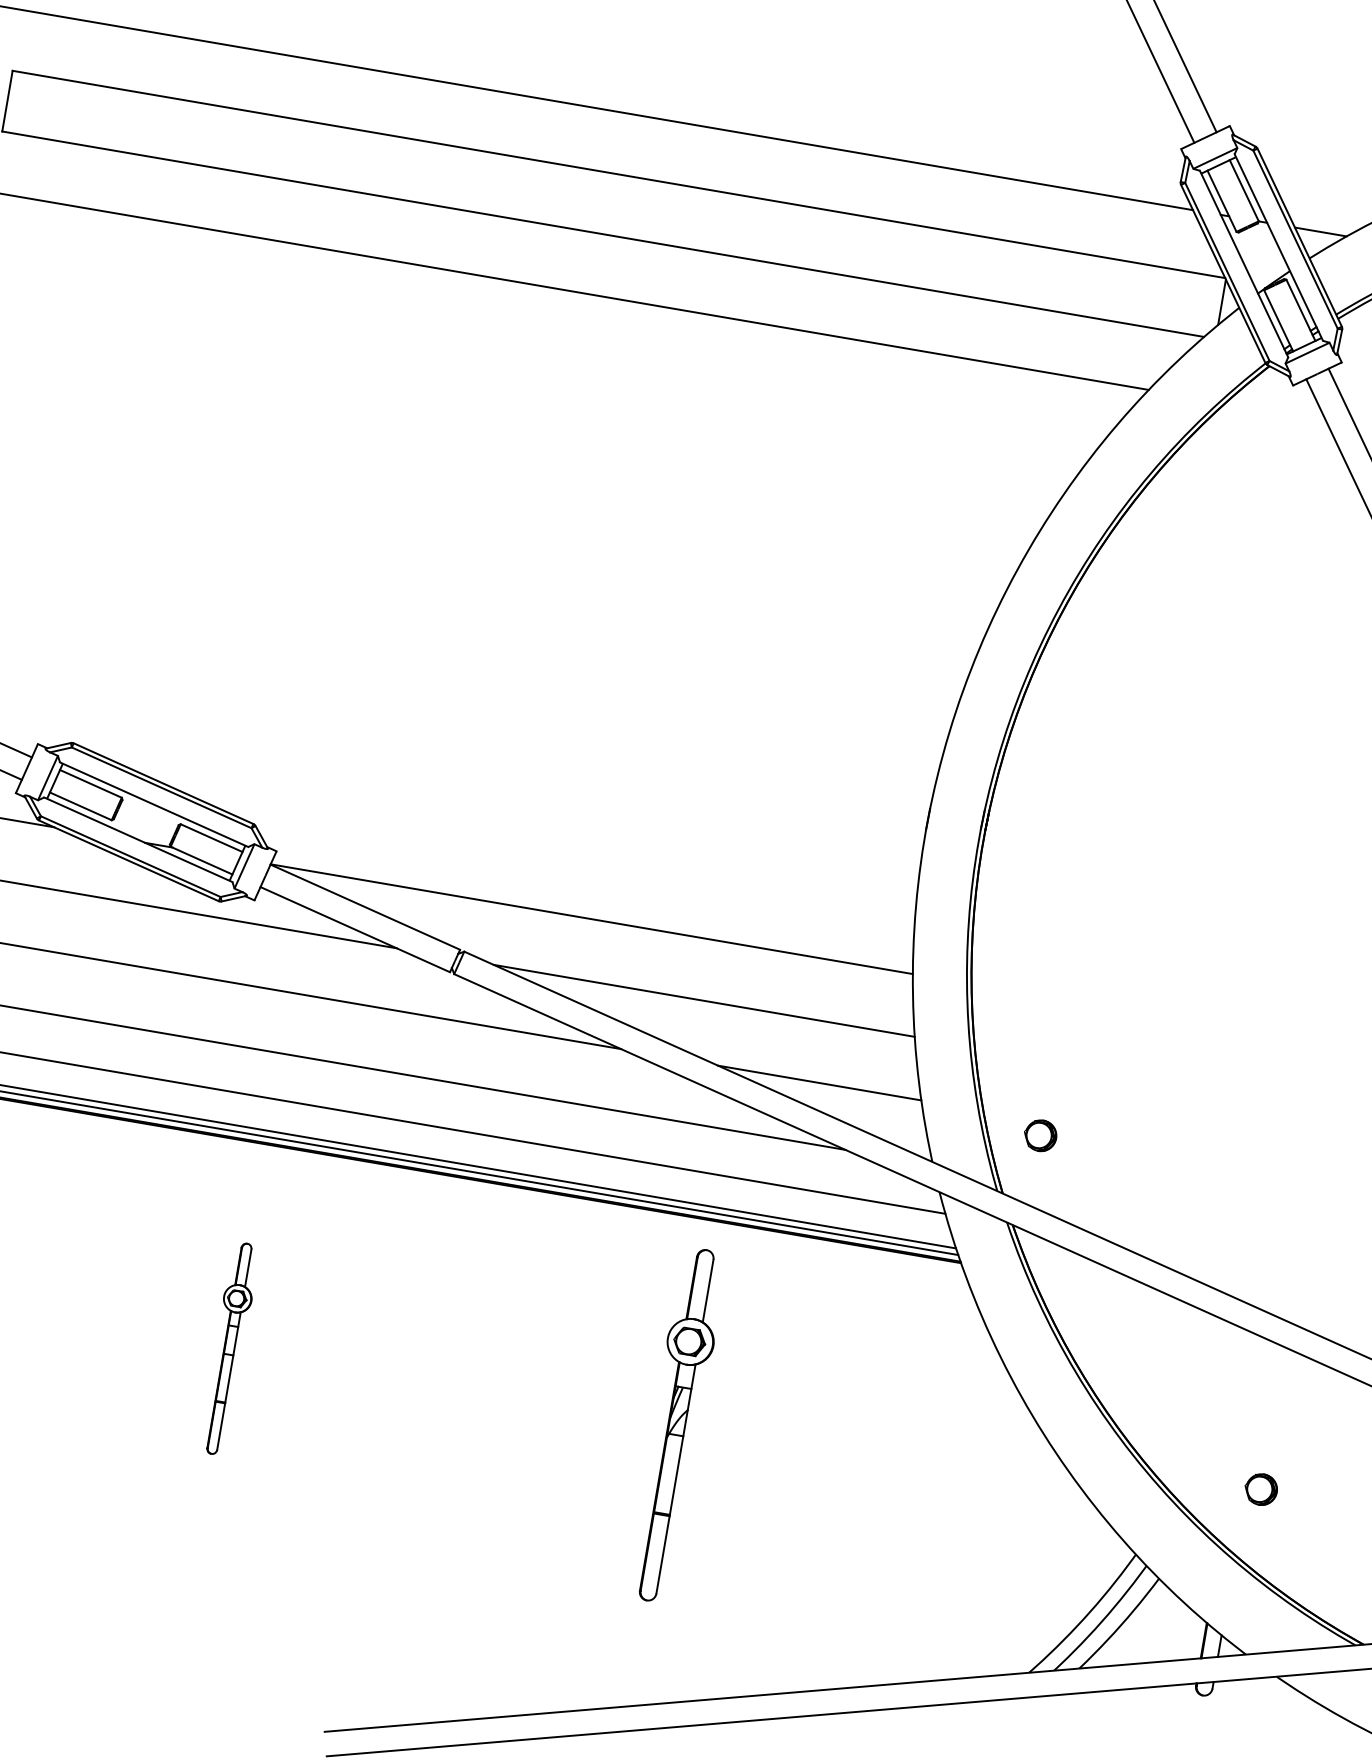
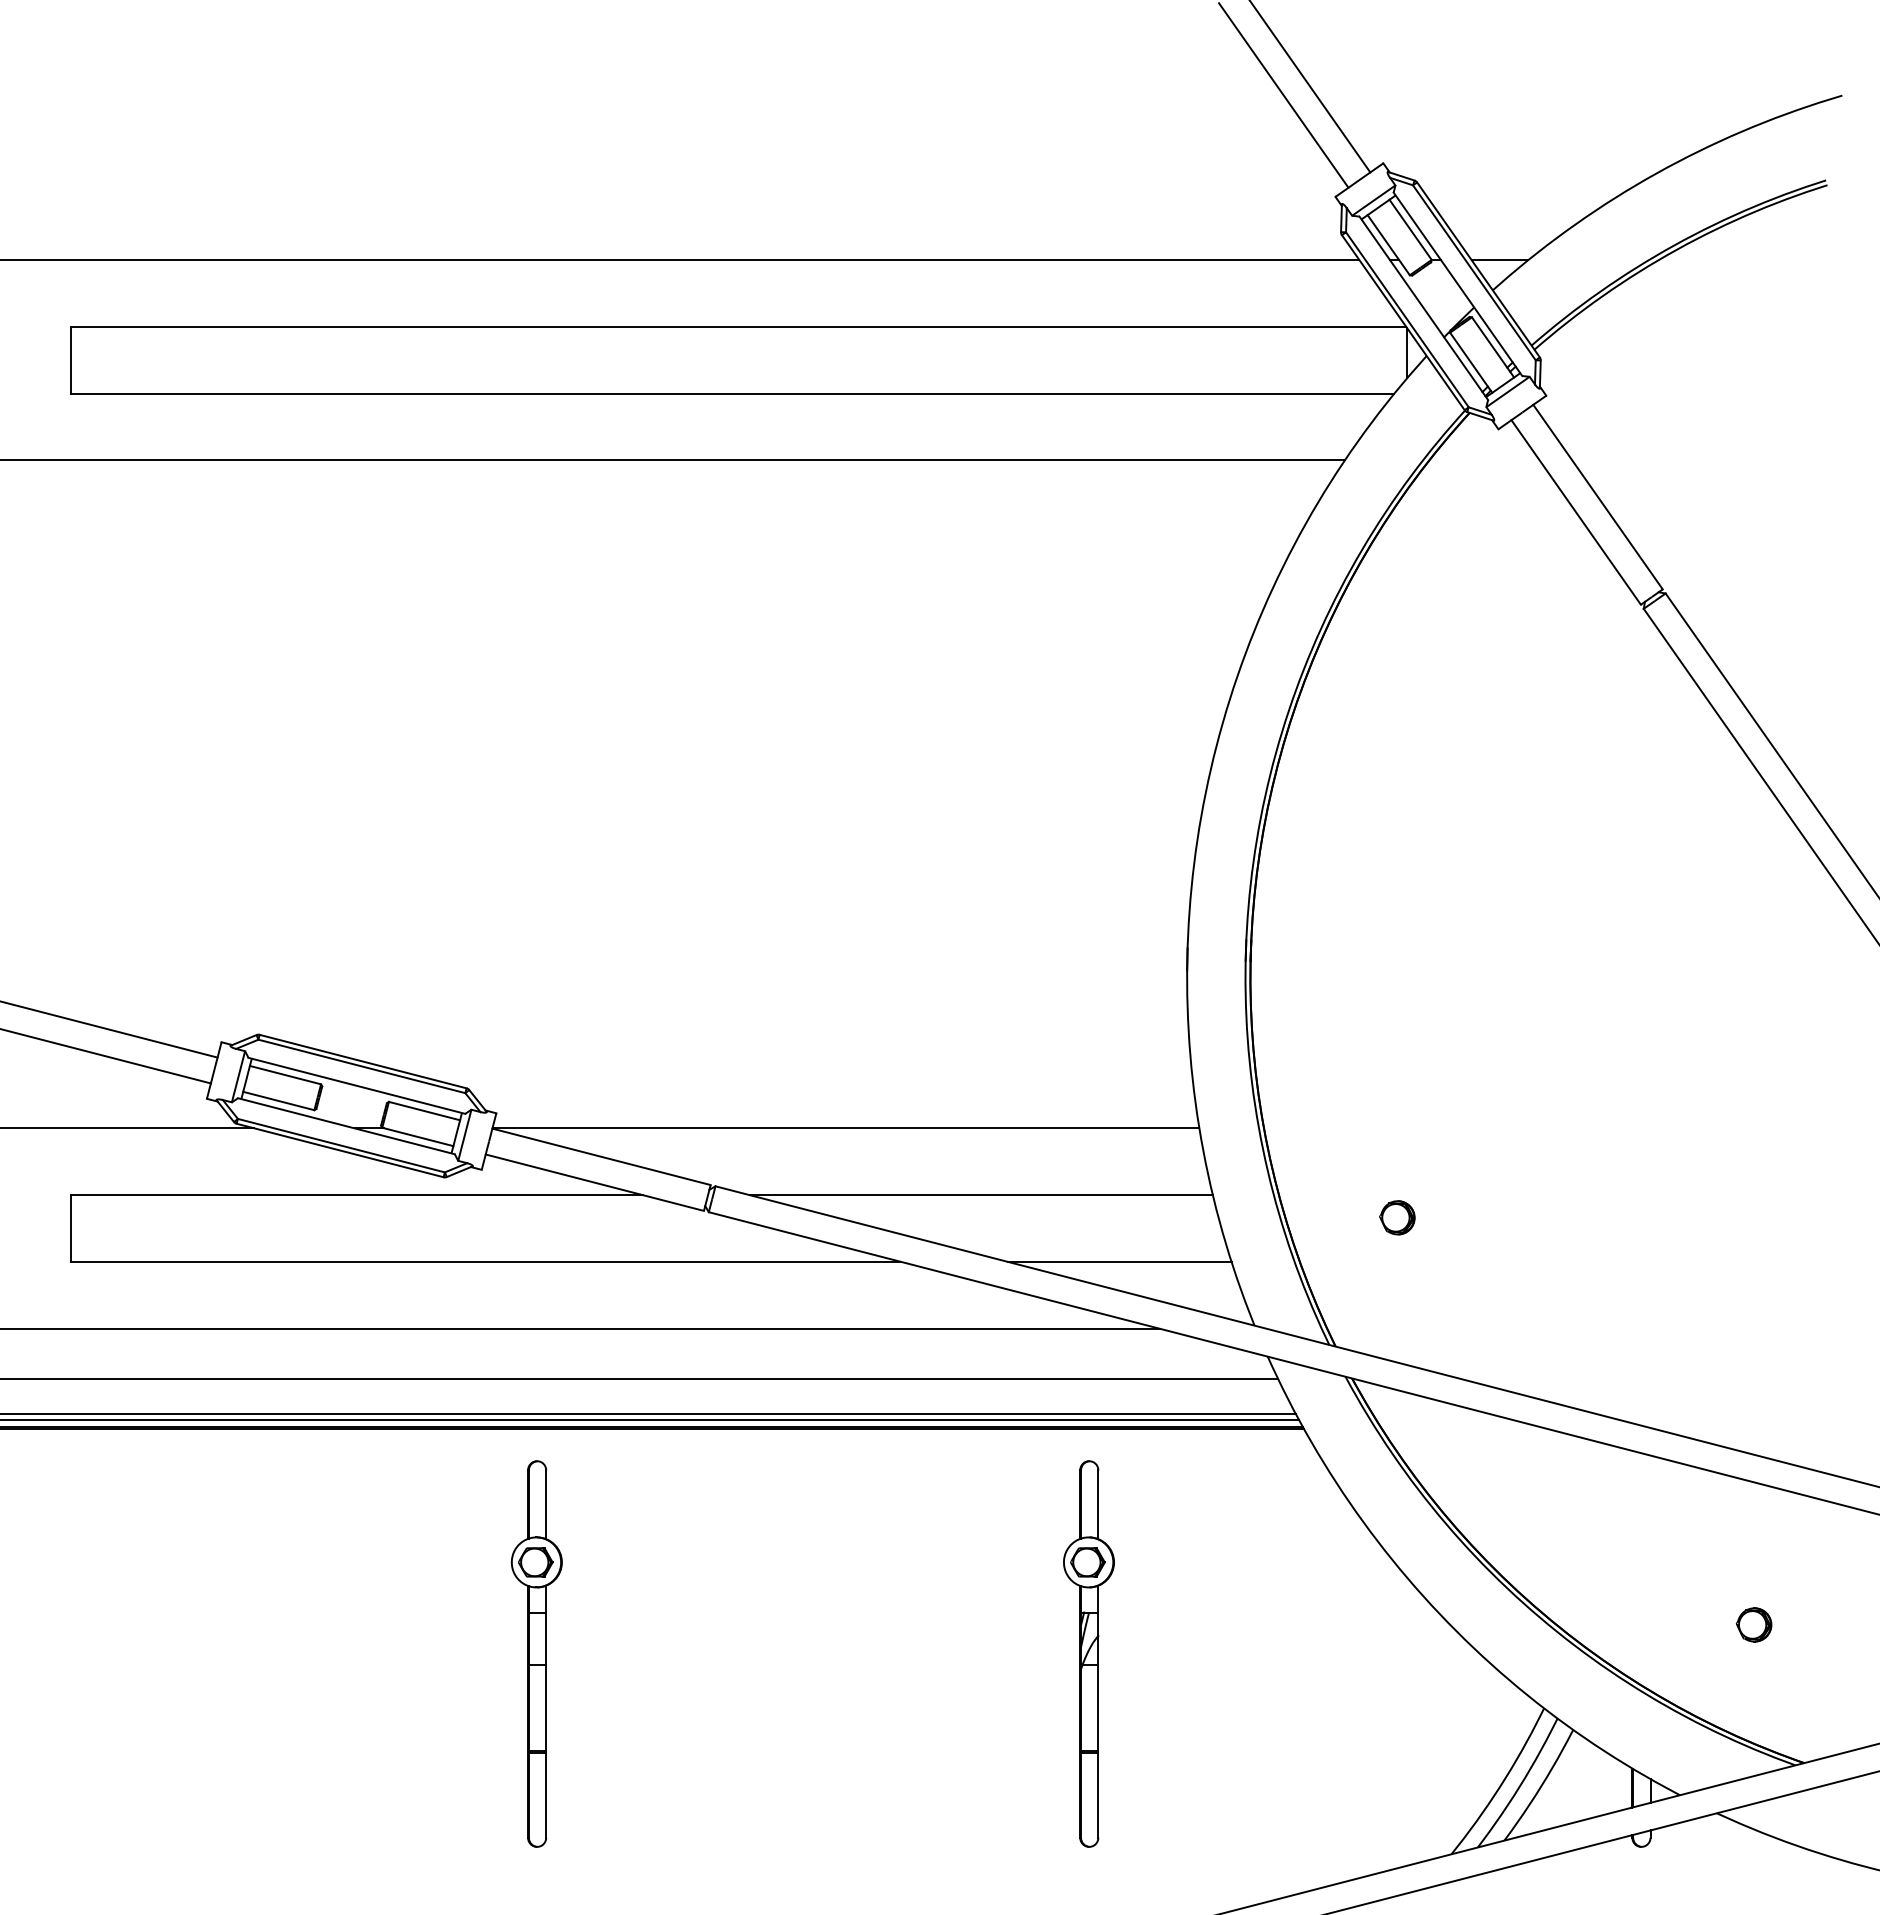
part: (1040, 1135) -> (1397, 1217), moved
part: (229, 1348) -> (536, 1653), size x1.67
part: (676, 1424) -> (1088, 1653), moved
part: (1261, 1489) -> (1754, 1624), moved

